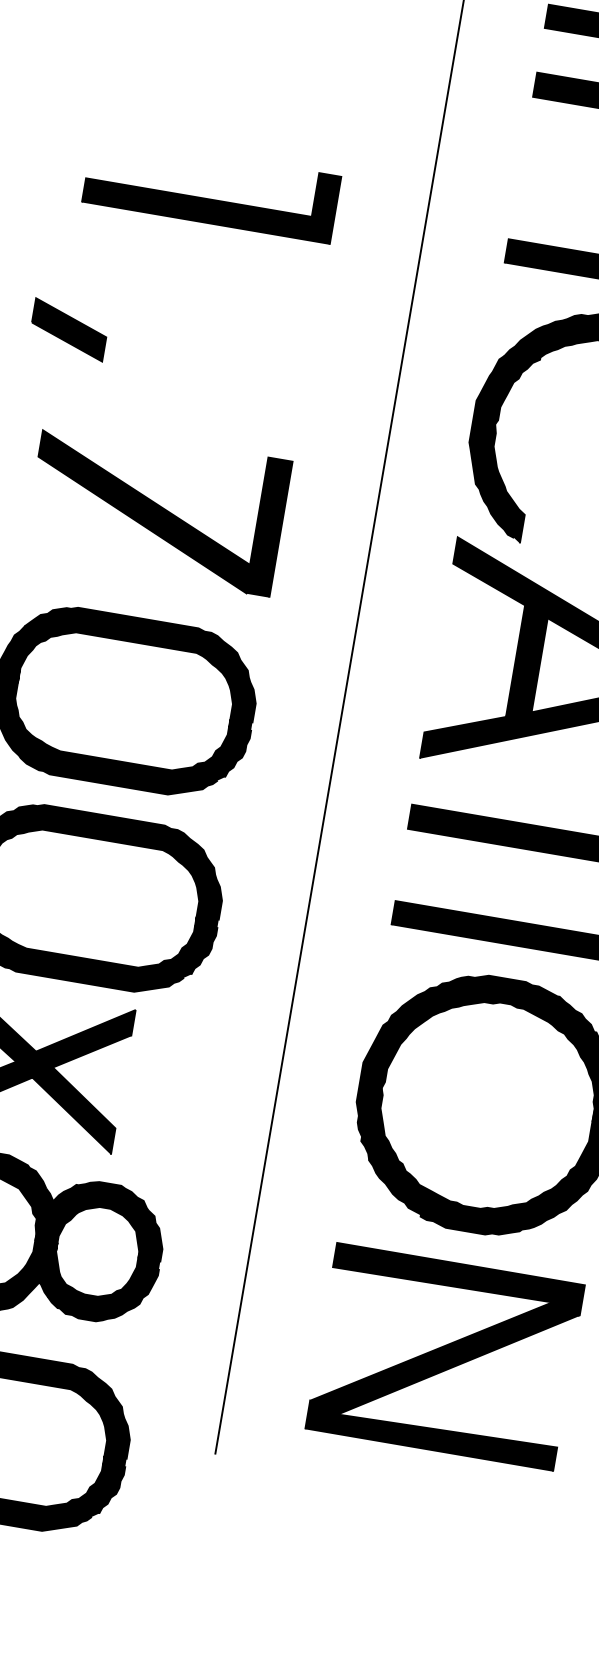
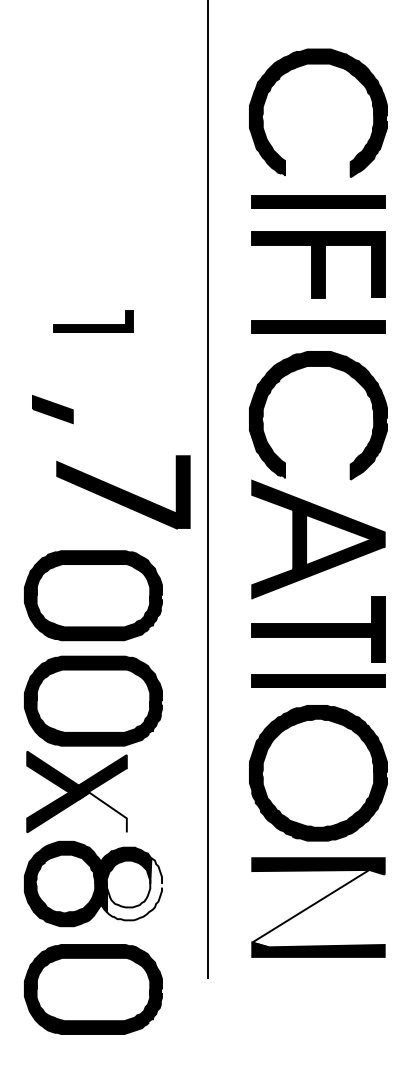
part: (211, 188) -> (93, 321), size x0.6
part: (68, 329) -> (52, 409), moved
part: (157, 508) -> (123, 492), moved
fill: (71, 1109) -> (102, 812), removed
fill: (107, 1263) -> (134, 889), removed
fill: (444, 1358) -> (318, 908), removed

